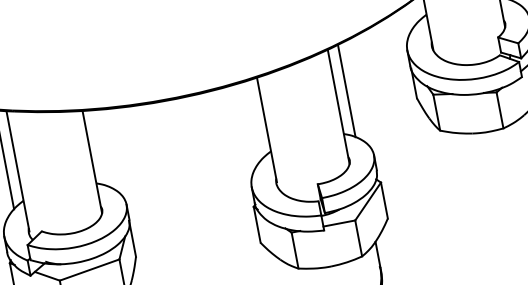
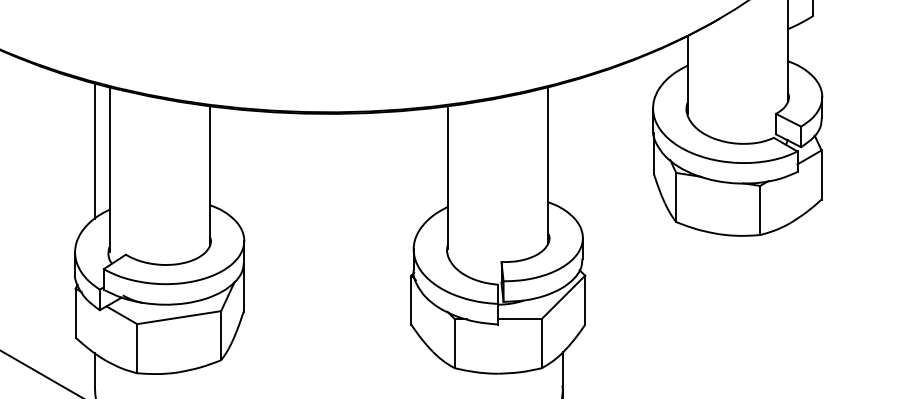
line: (347, 91) -> (563, 146), removed

